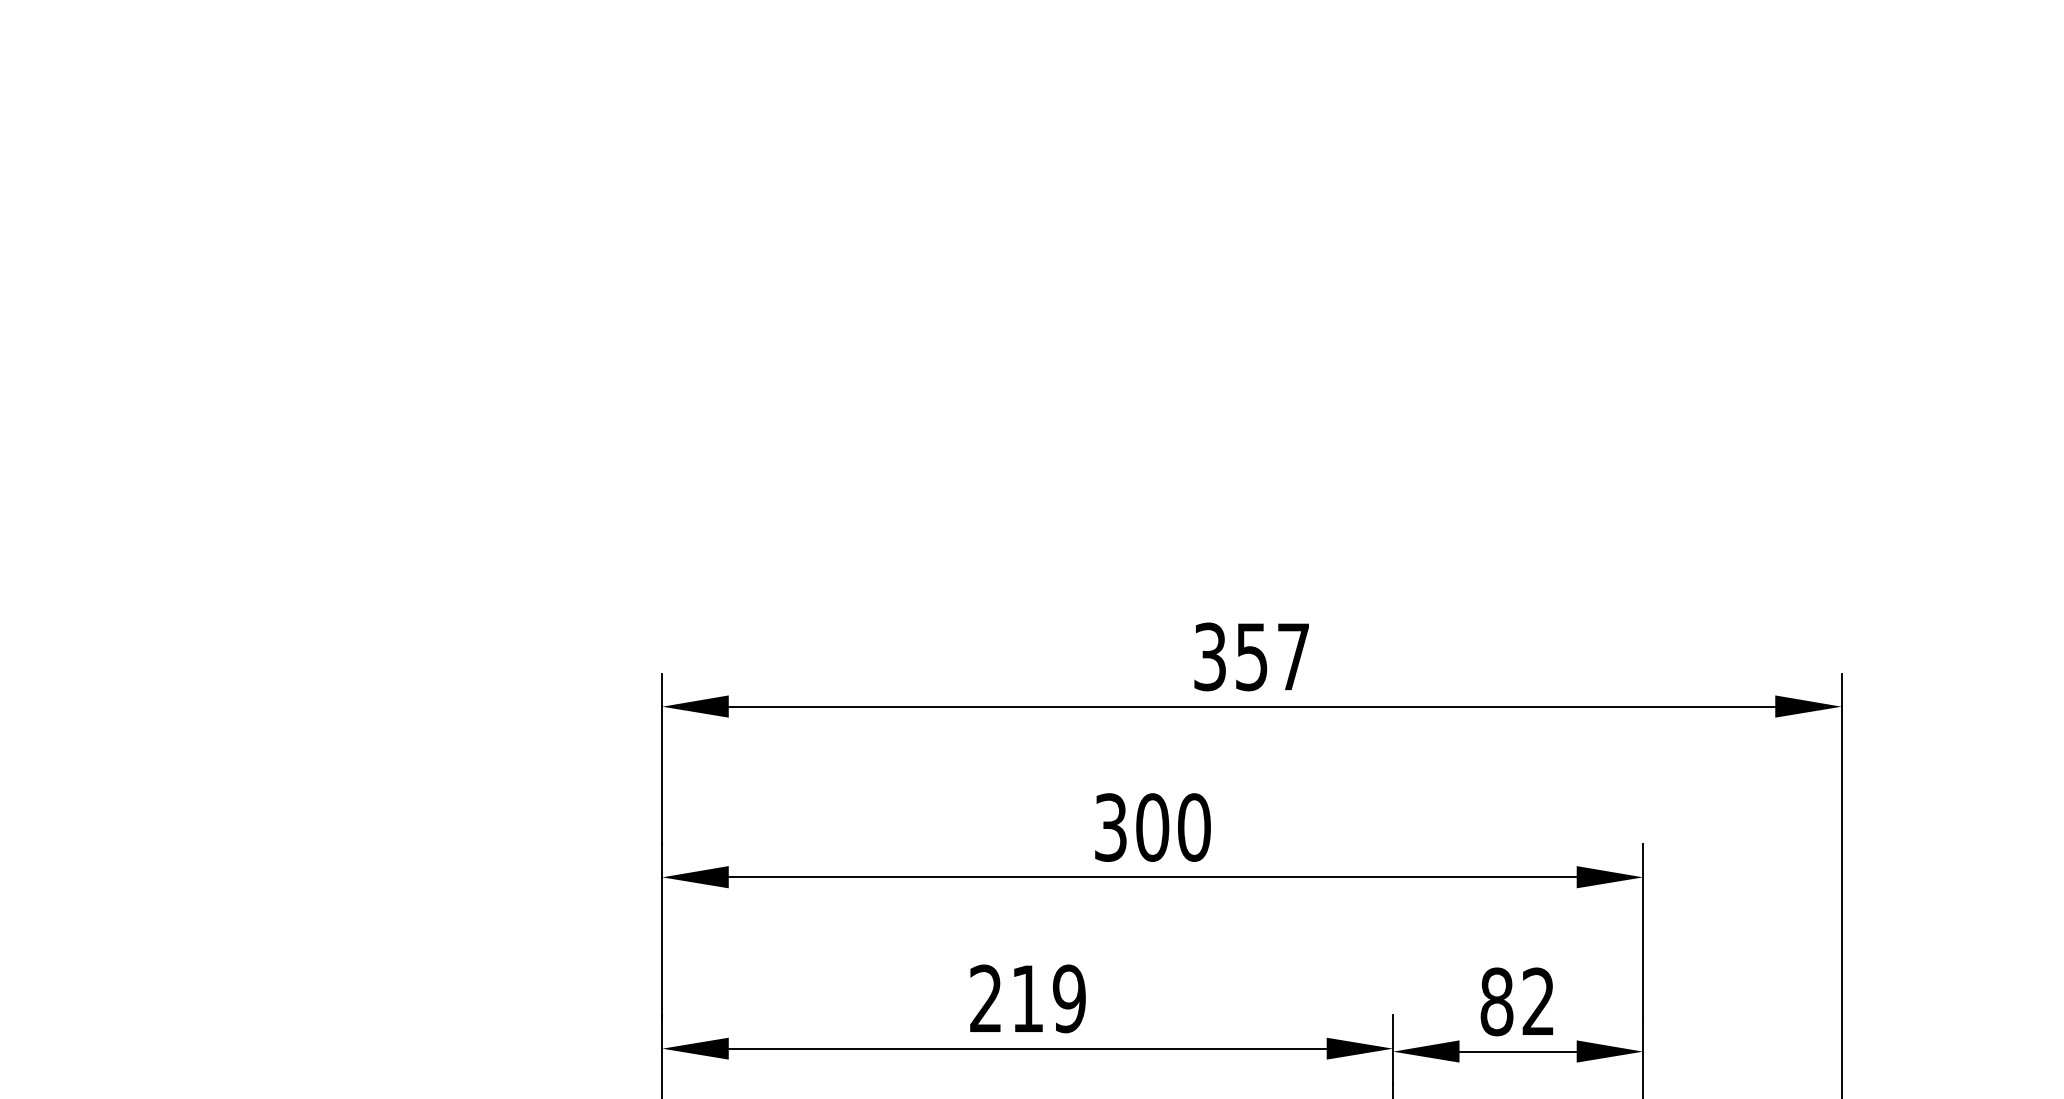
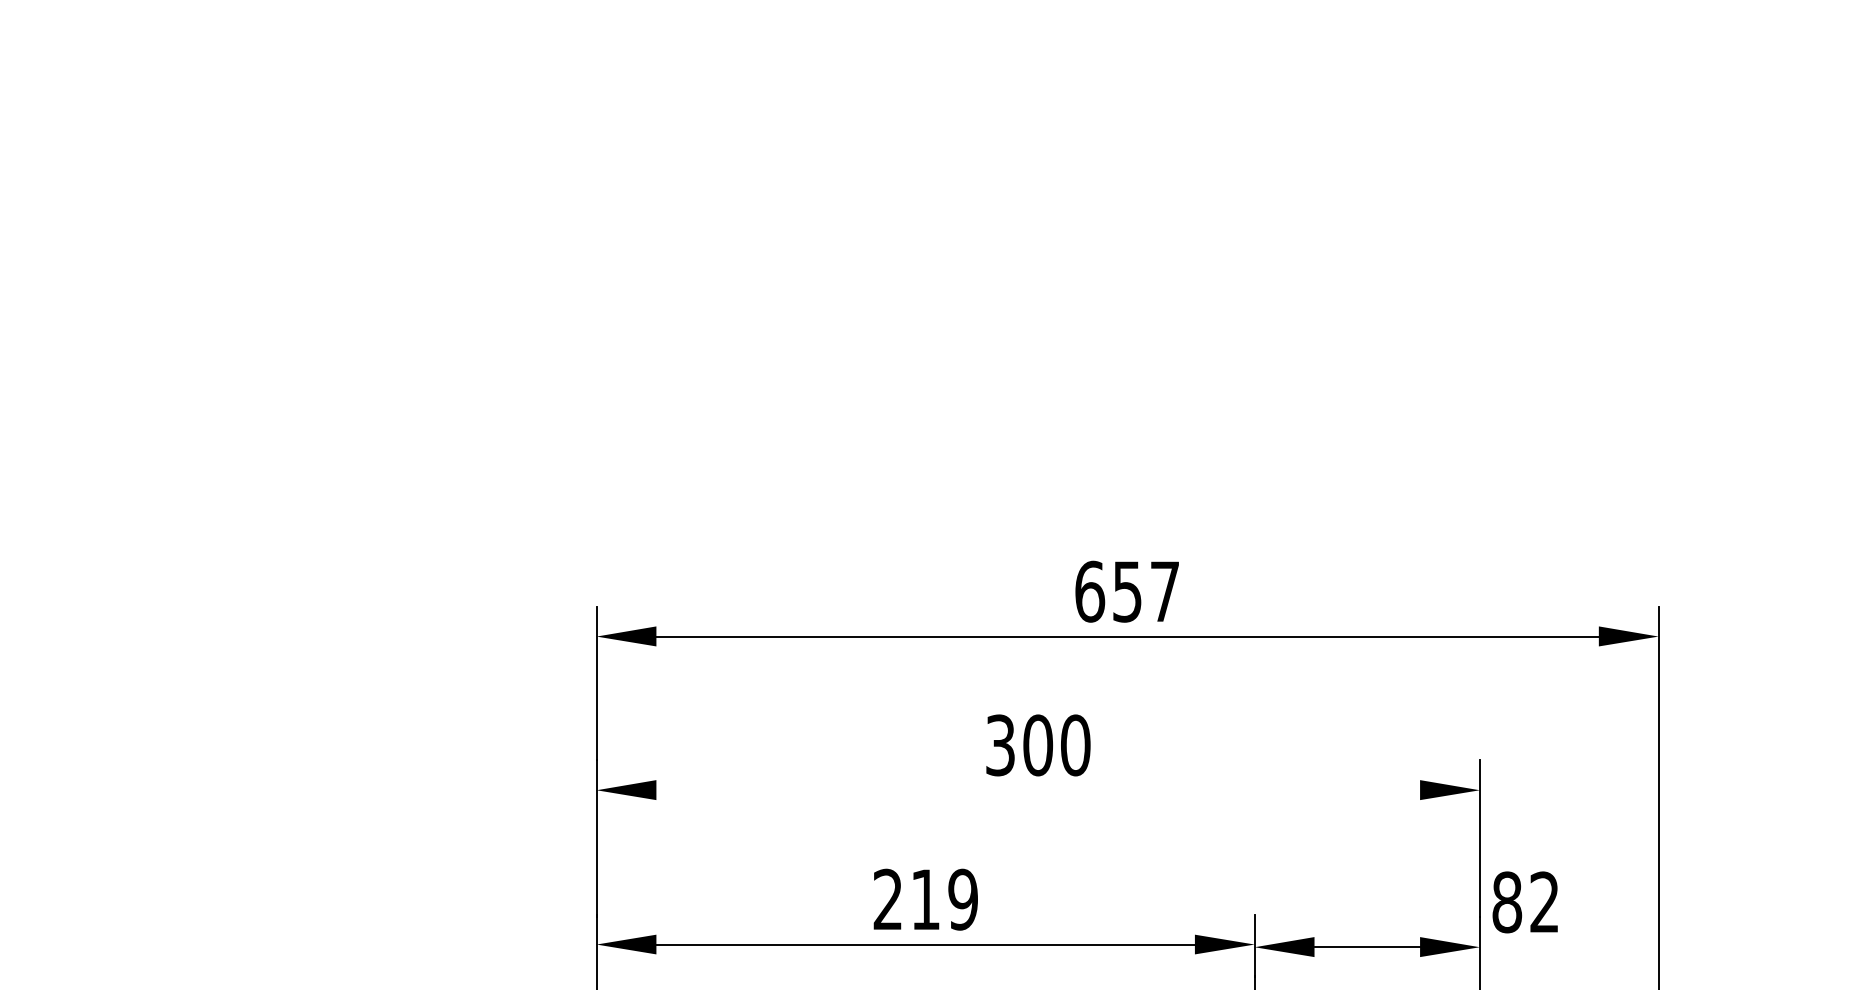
text: (1210, 656) -> (1090, 591), 357 -> 657
line: (1153, 877) -> (1038, 790), removed
text: (1516, 1001) -> (1524, 902), moved

